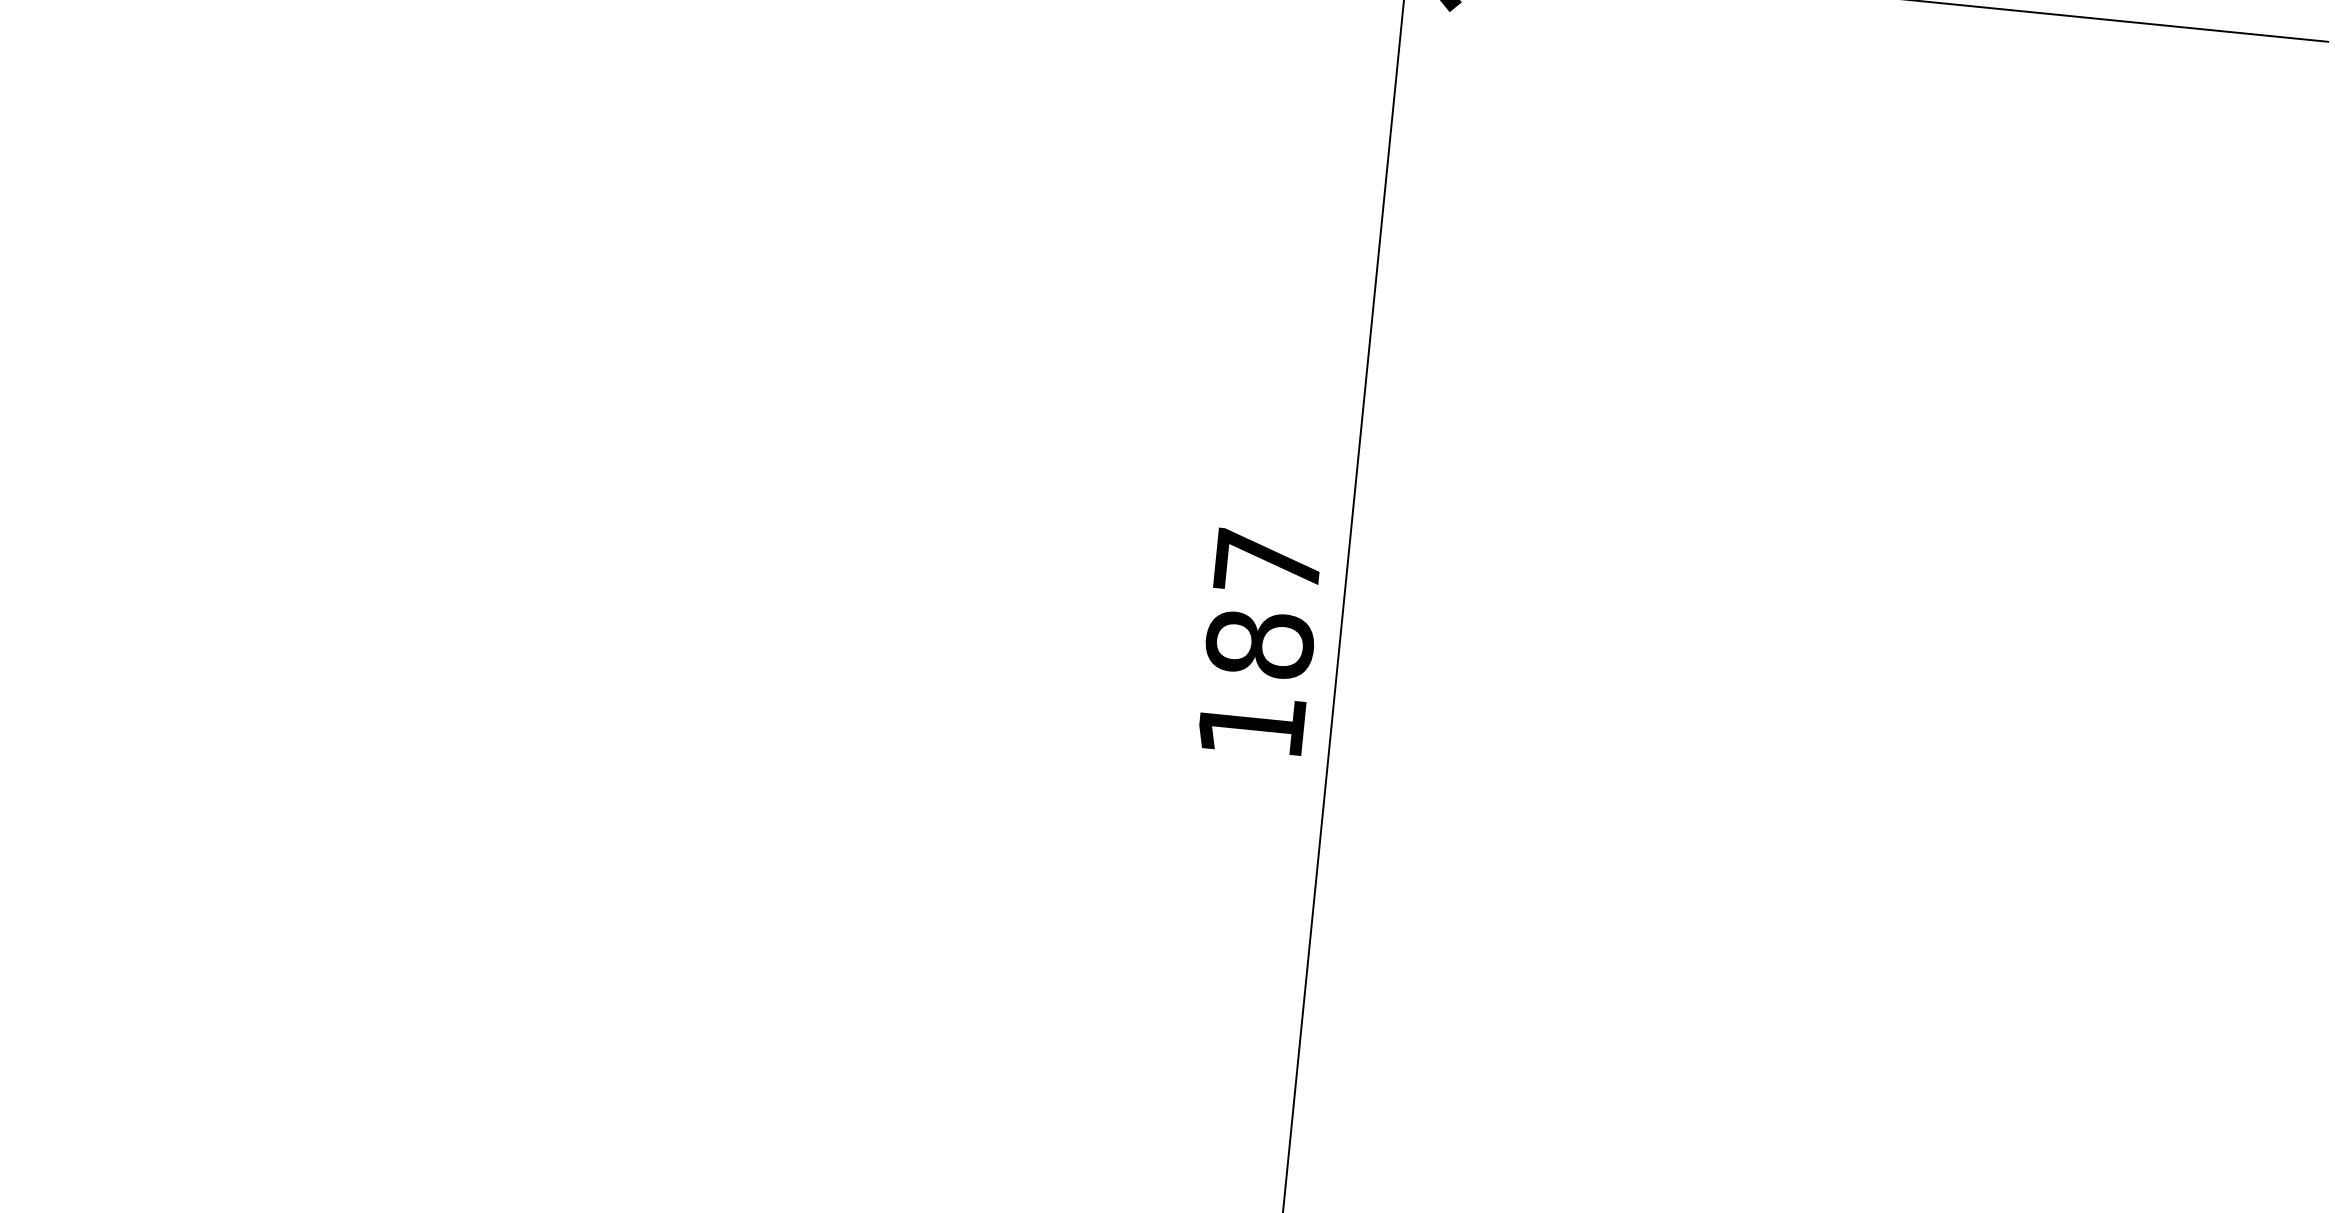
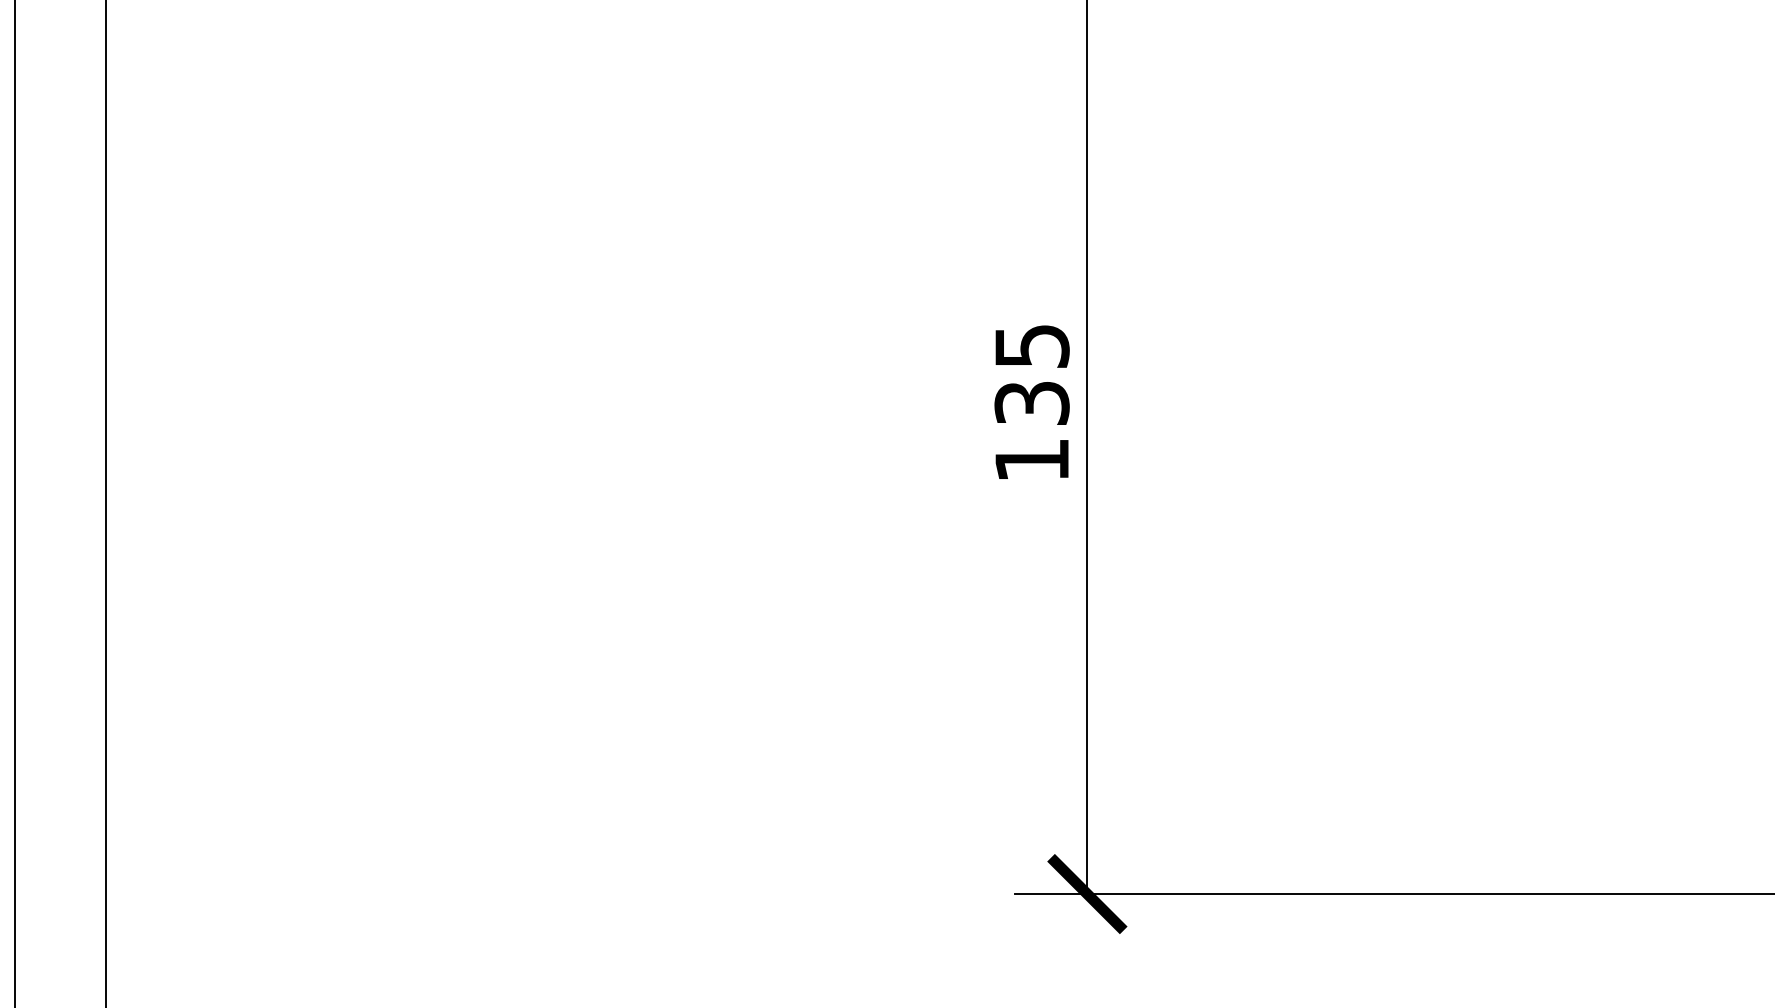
text: (1262, 604) -> (1031, 375), 187 -> 135

